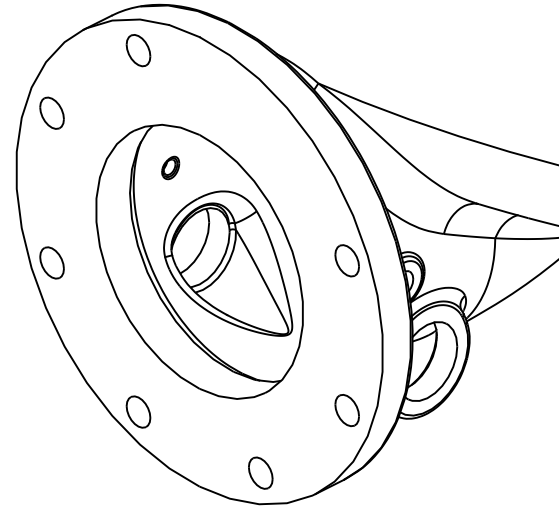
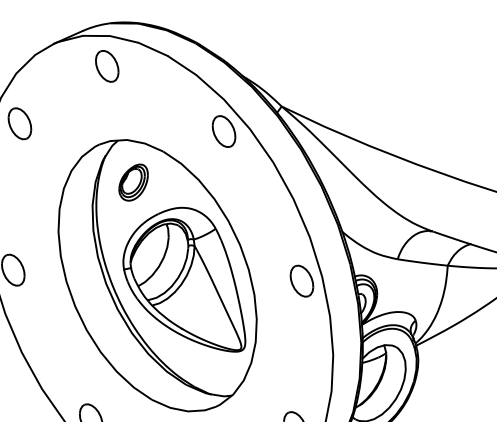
part: (260, 111) -> (223, 131), added
part: (170, 167) -> (133, 182), size x1.67

